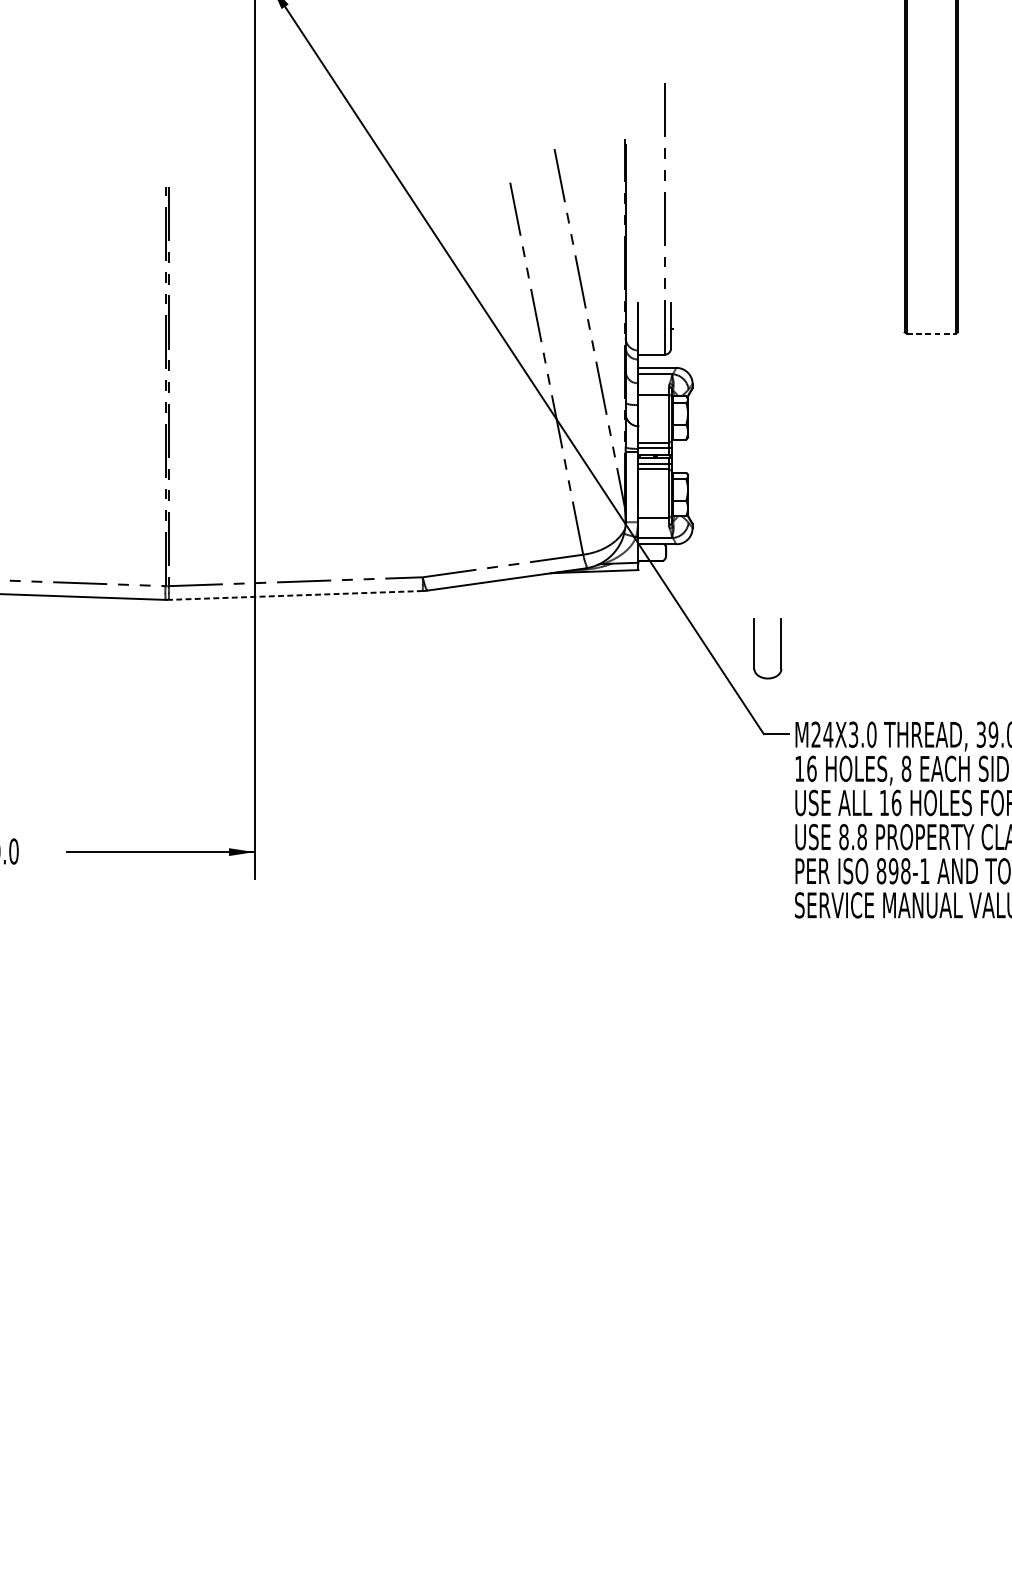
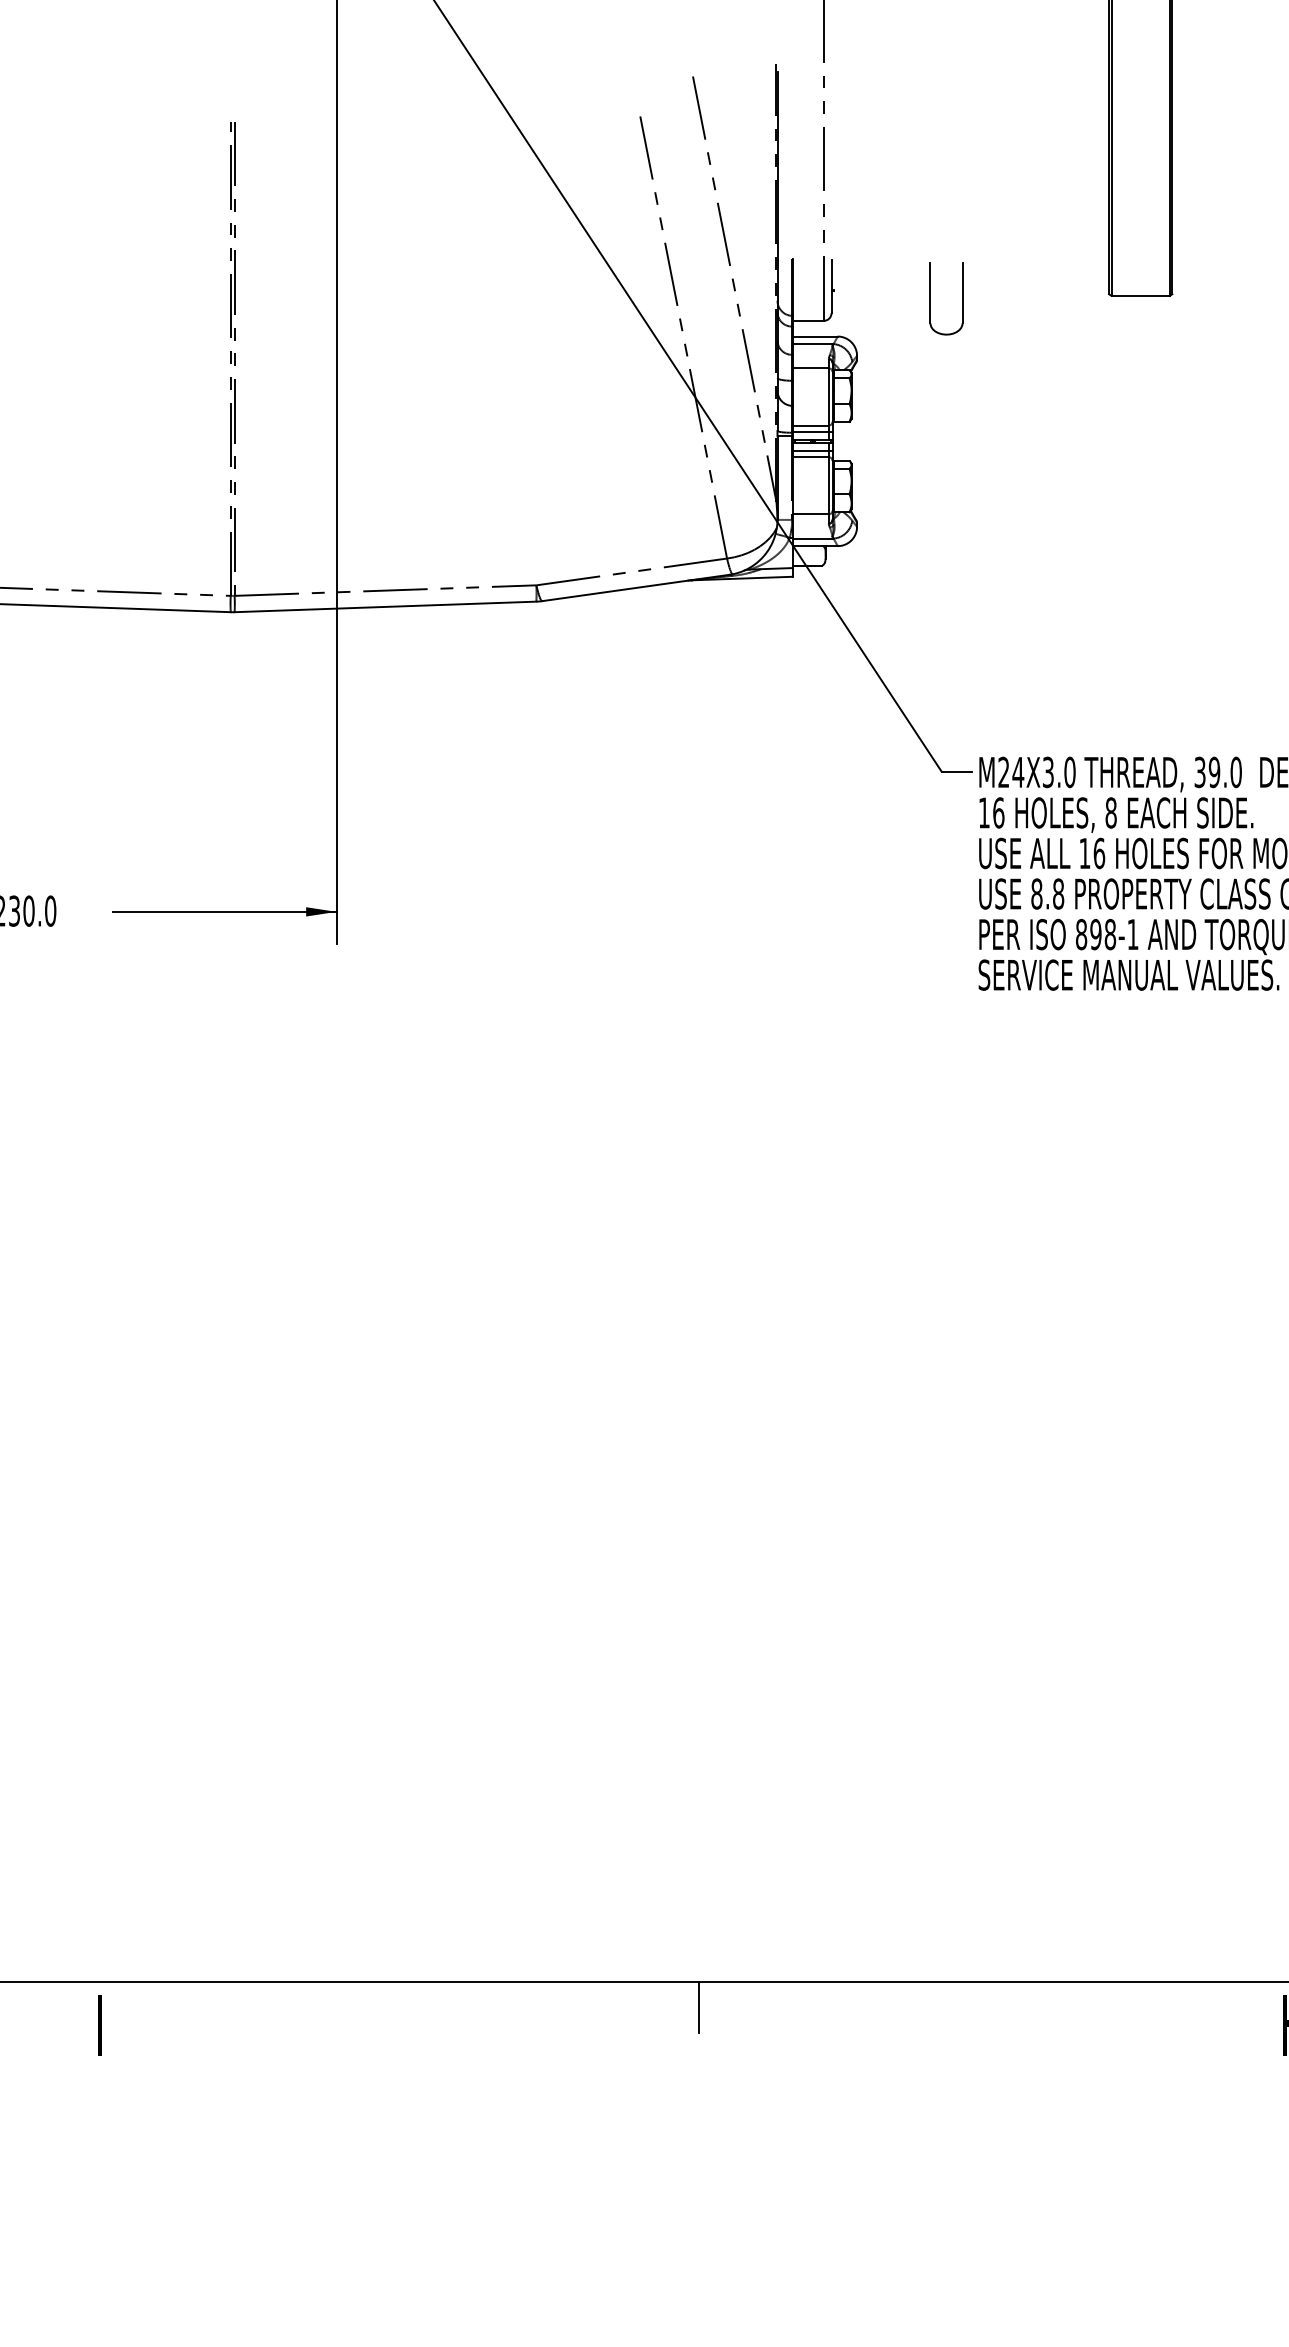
line: (932, 333) -> (1141, 295), dashed -> solid
line: (295, 595) -> (385, 606), dashed -> solid
part: (754, 648) -> (930, 298), moved

